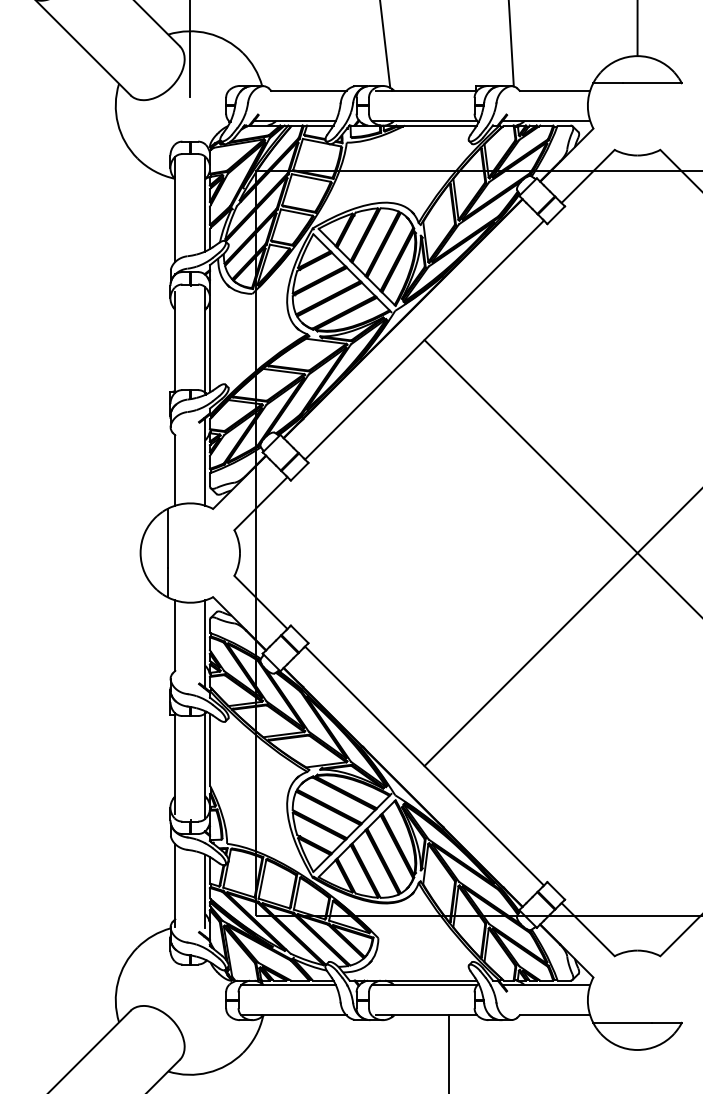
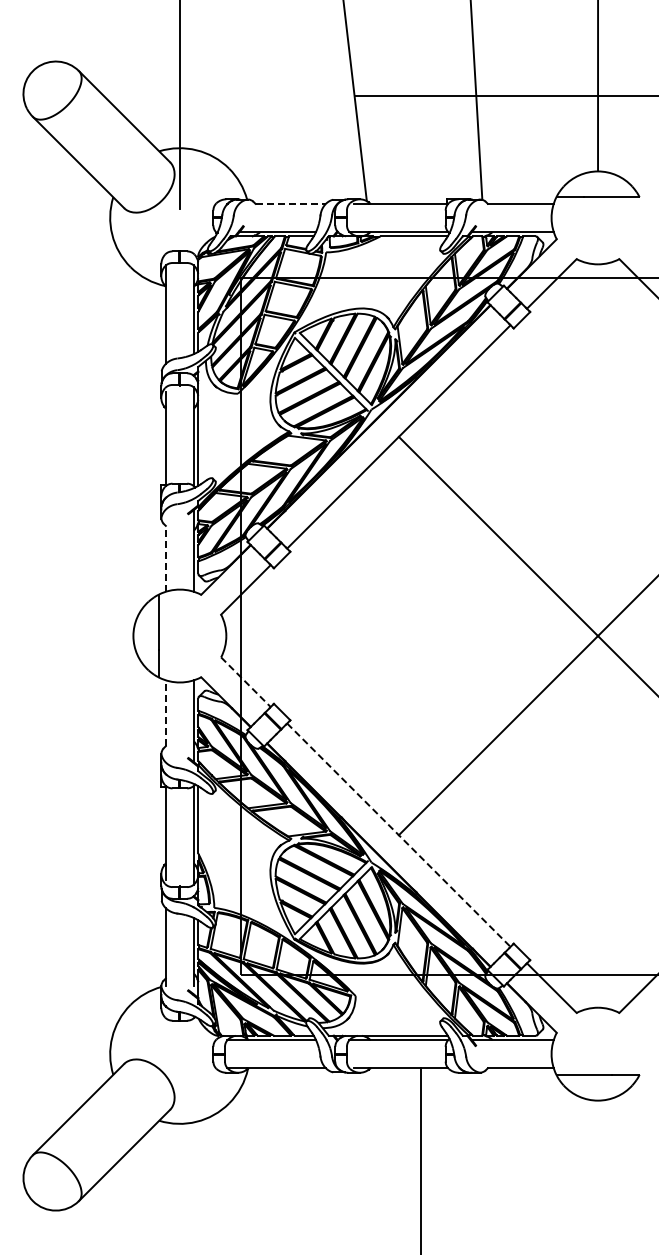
line: (309, 90) -> (291, 203), solid -> dashed
line: (174, 470) -> (165, 558), solid -> dashed
line: (261, 602) -> (246, 682), solid -> dashed
line: (174, 635) -> (165, 713), solid -> dashed
line: (424, 766) -> (398, 835), solid -> dashed

